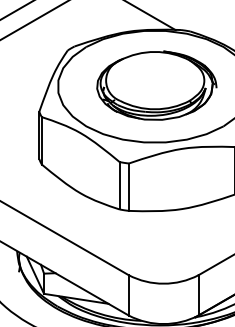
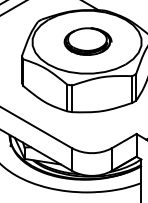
part: (155, 85) -> (87, 41), size x0.7

